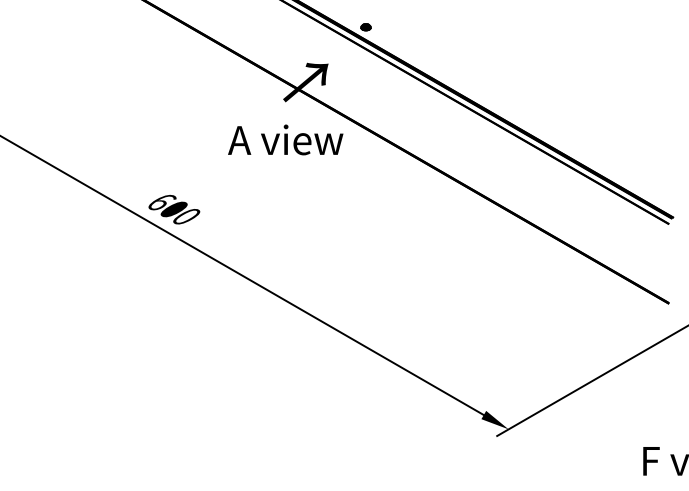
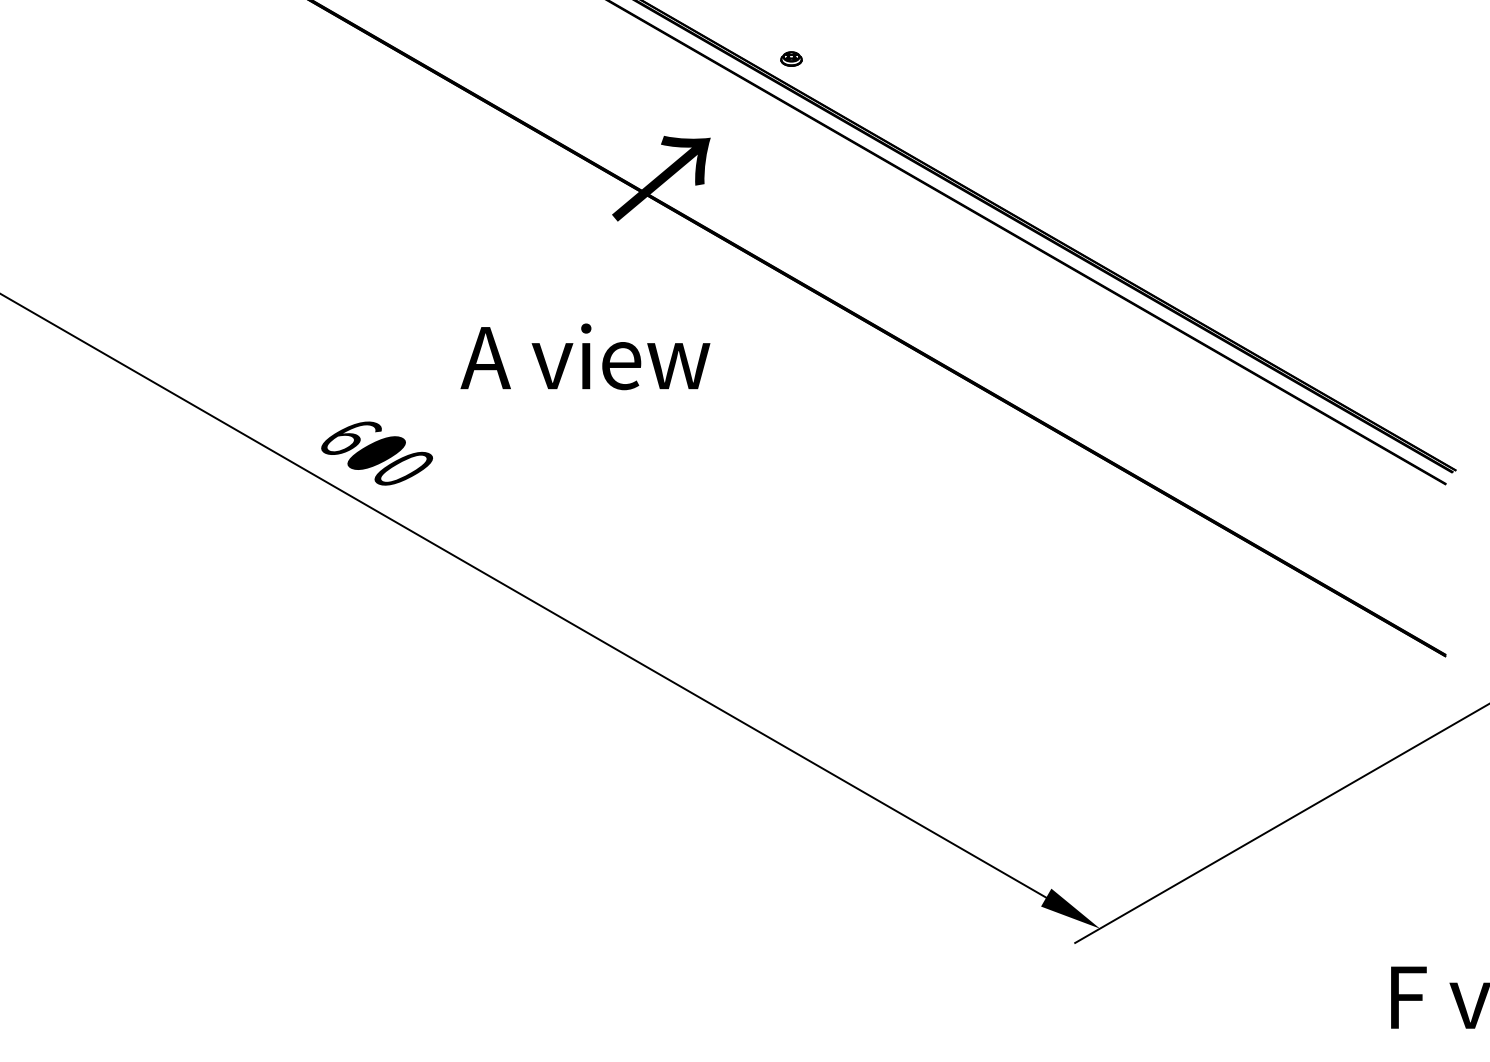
text: (285, 139) -> (584, 355), moved

